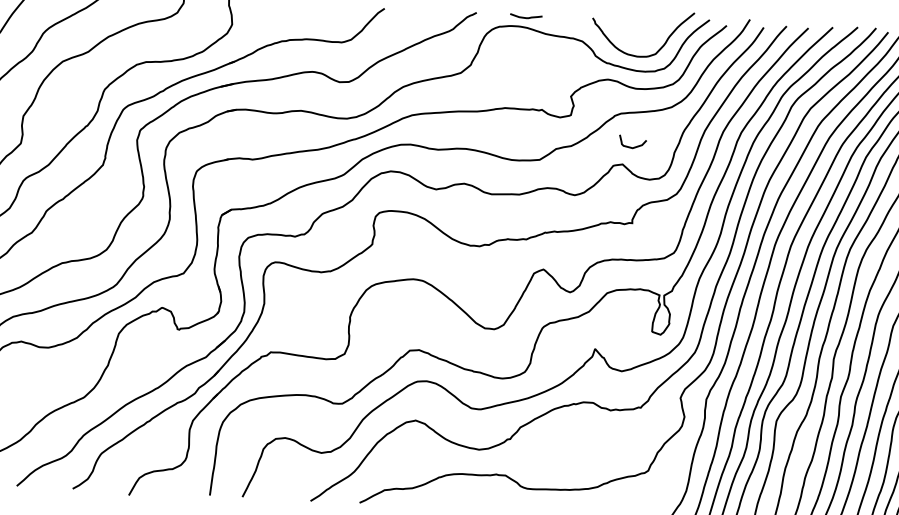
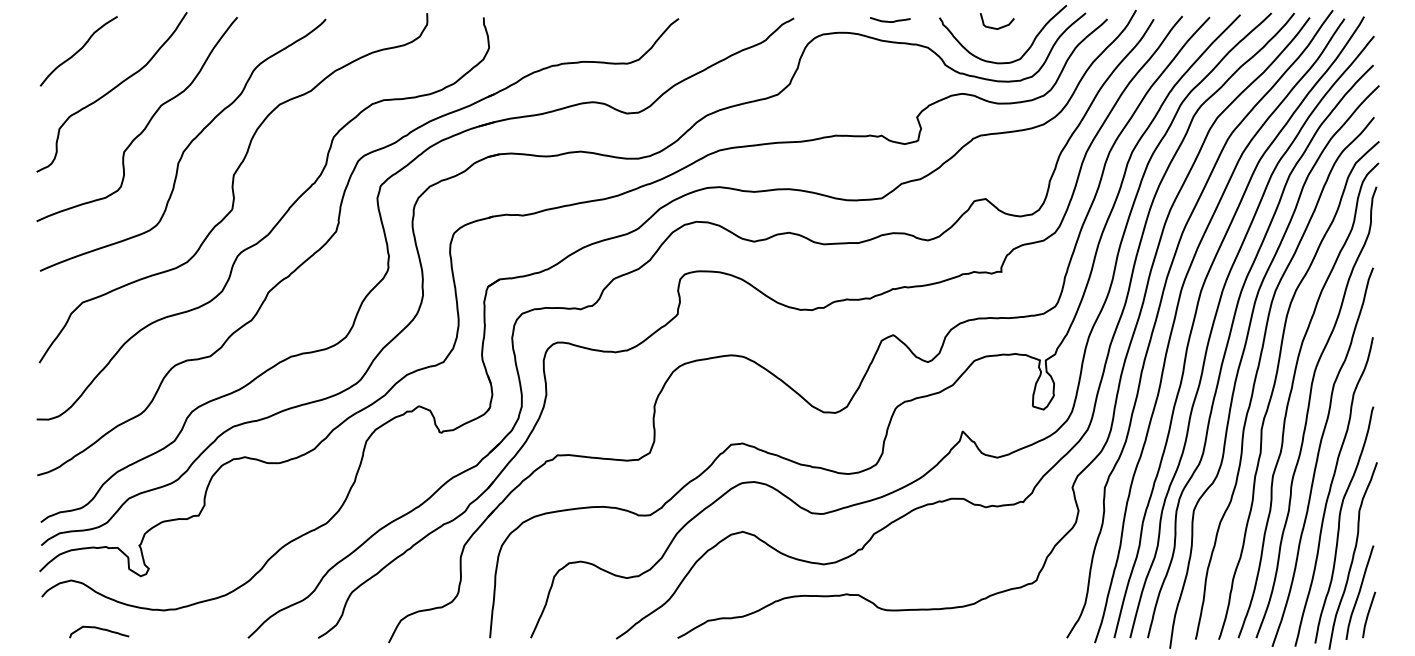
curve: (526, 17) -> (890, 21), moved
curve: (631, 146) -> (995, 27), moved

